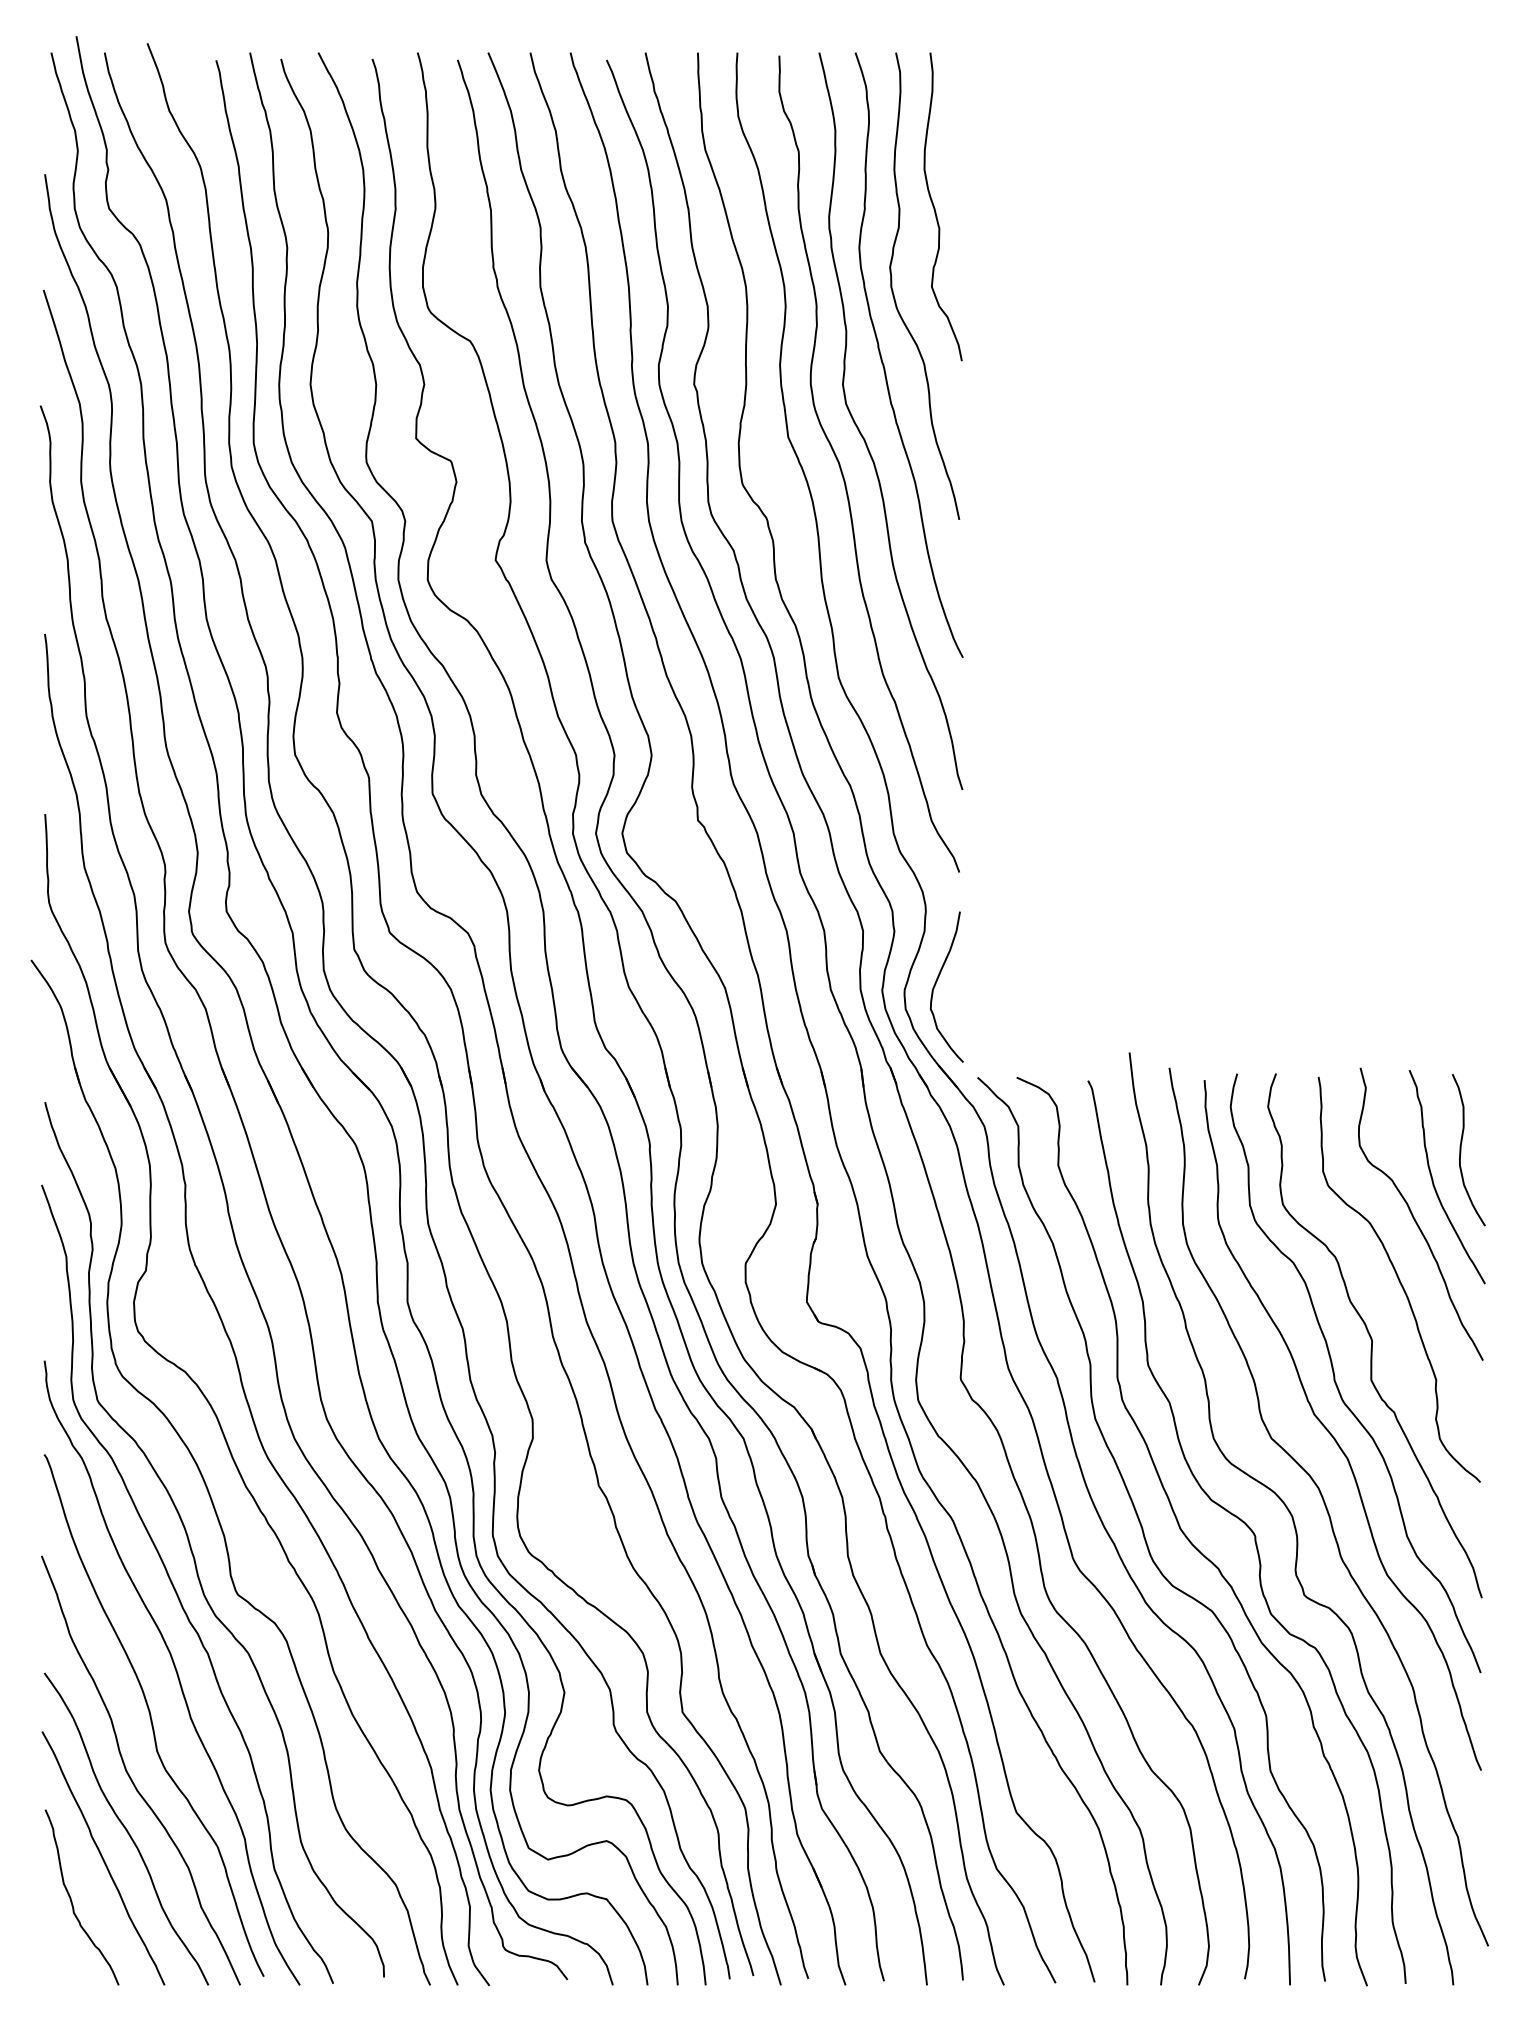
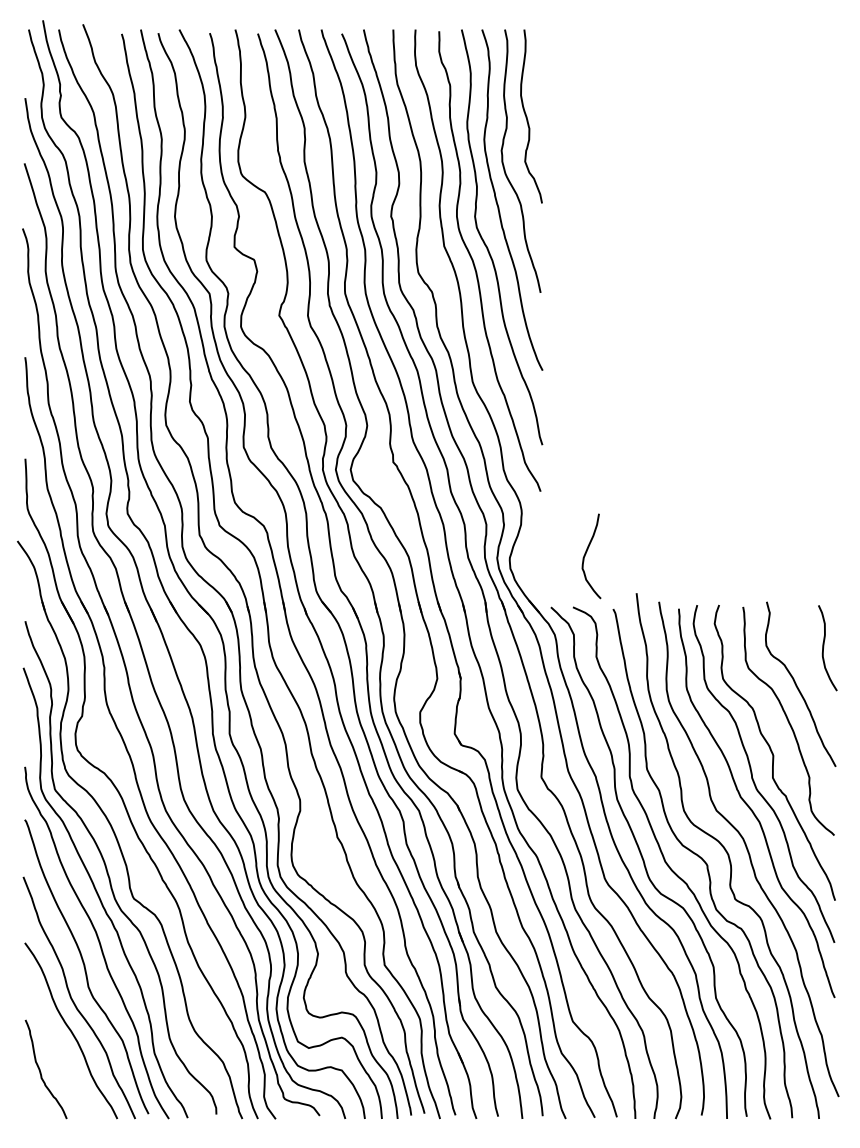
curve: (937, 983) -> (586, 554), moved
curve: (1434, 1179) -> (808, 664), removed
curve: (103, 1858) -> (58, 1047), removed

